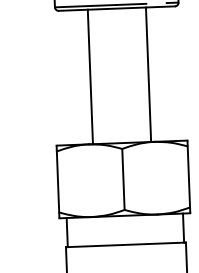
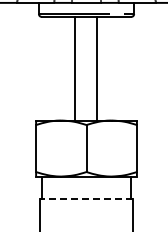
line: (147, 74) -> (96, 68), moved
line: (90, 76) -> (75, 68), moved
line: (125, 244) -> (86, 198), solid -> dashed

